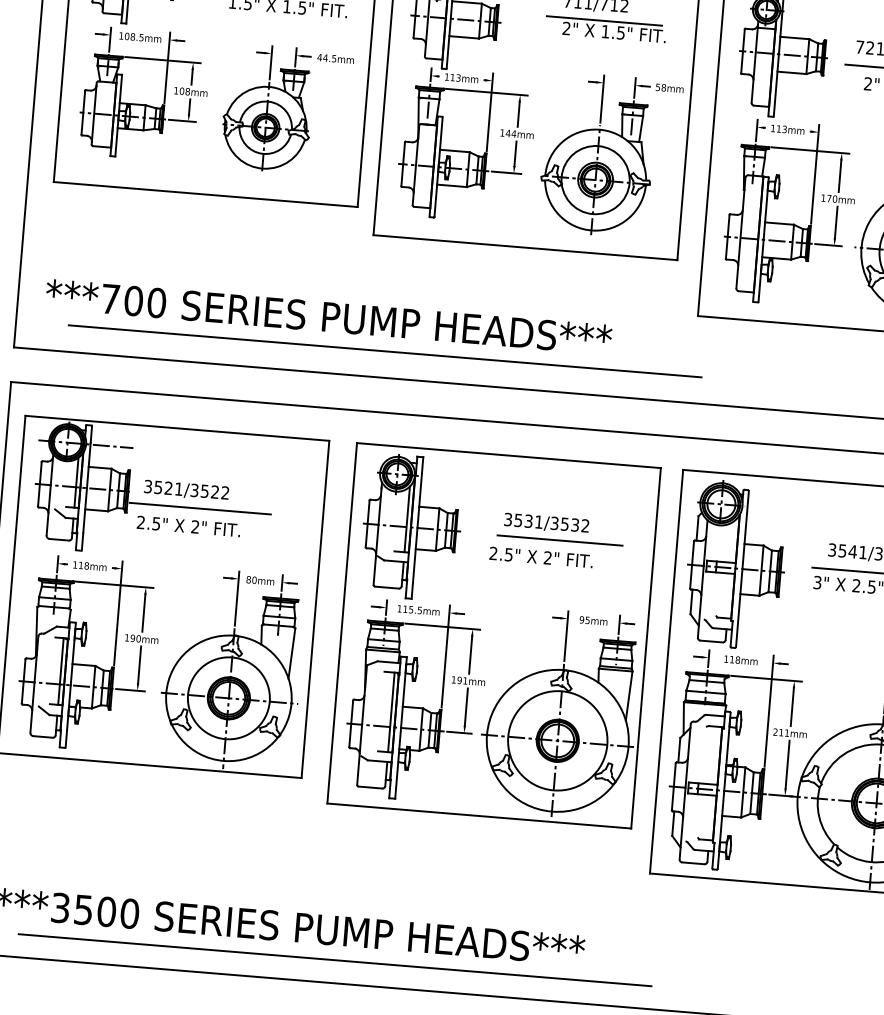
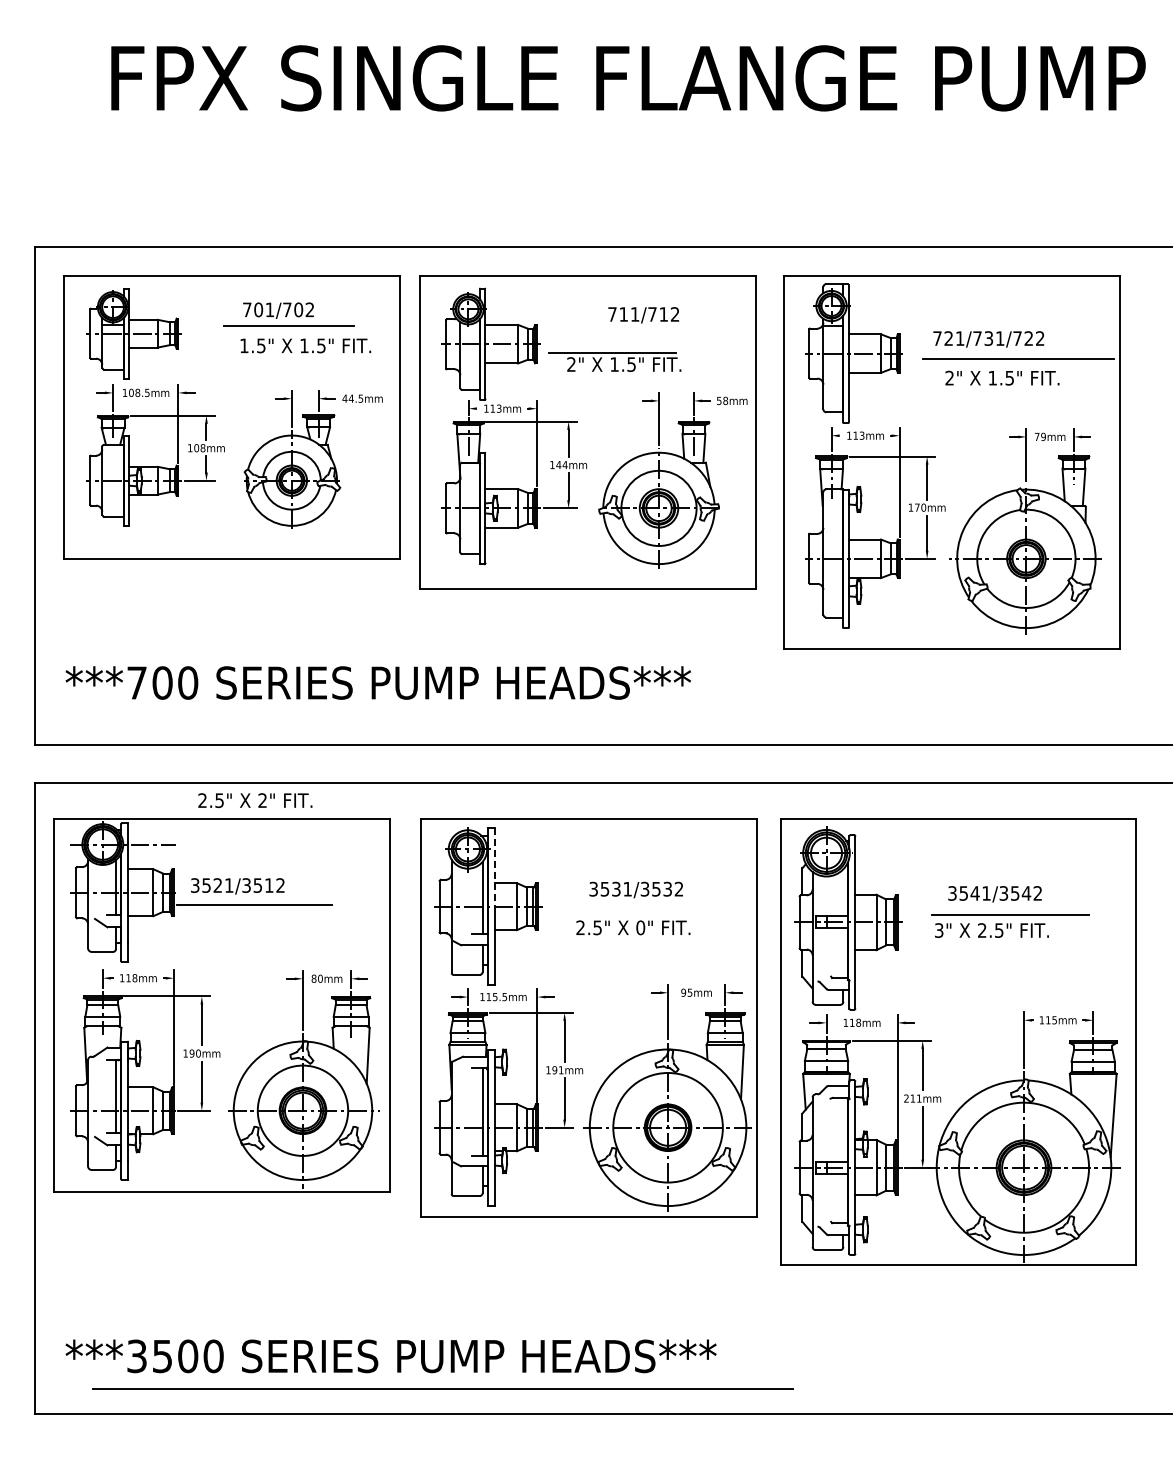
part: (605, 28) -> (614, 361), moved
line: (385, 351) -> (443, 715), removed
text: (215, 492) -> (269, 885), 3521/3522 -> 3521/3512
line: (420, 493) -> (494, 868), solid -> dashed
text: (188, 526) -> (255, 800), moved
line: (560, 540) -> (652, 907), removed
text: (547, 557) -> (640, 927), 2" -> 0"

